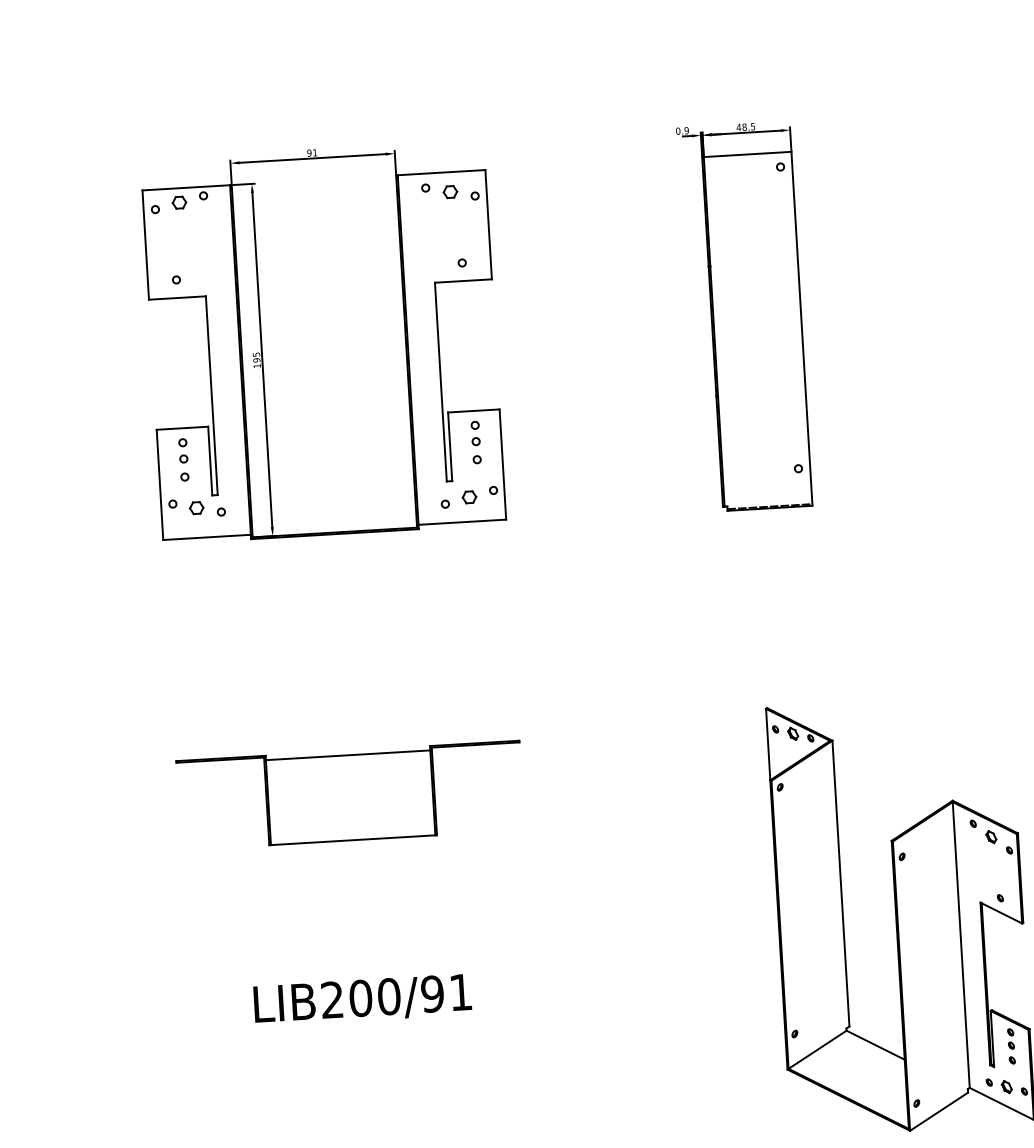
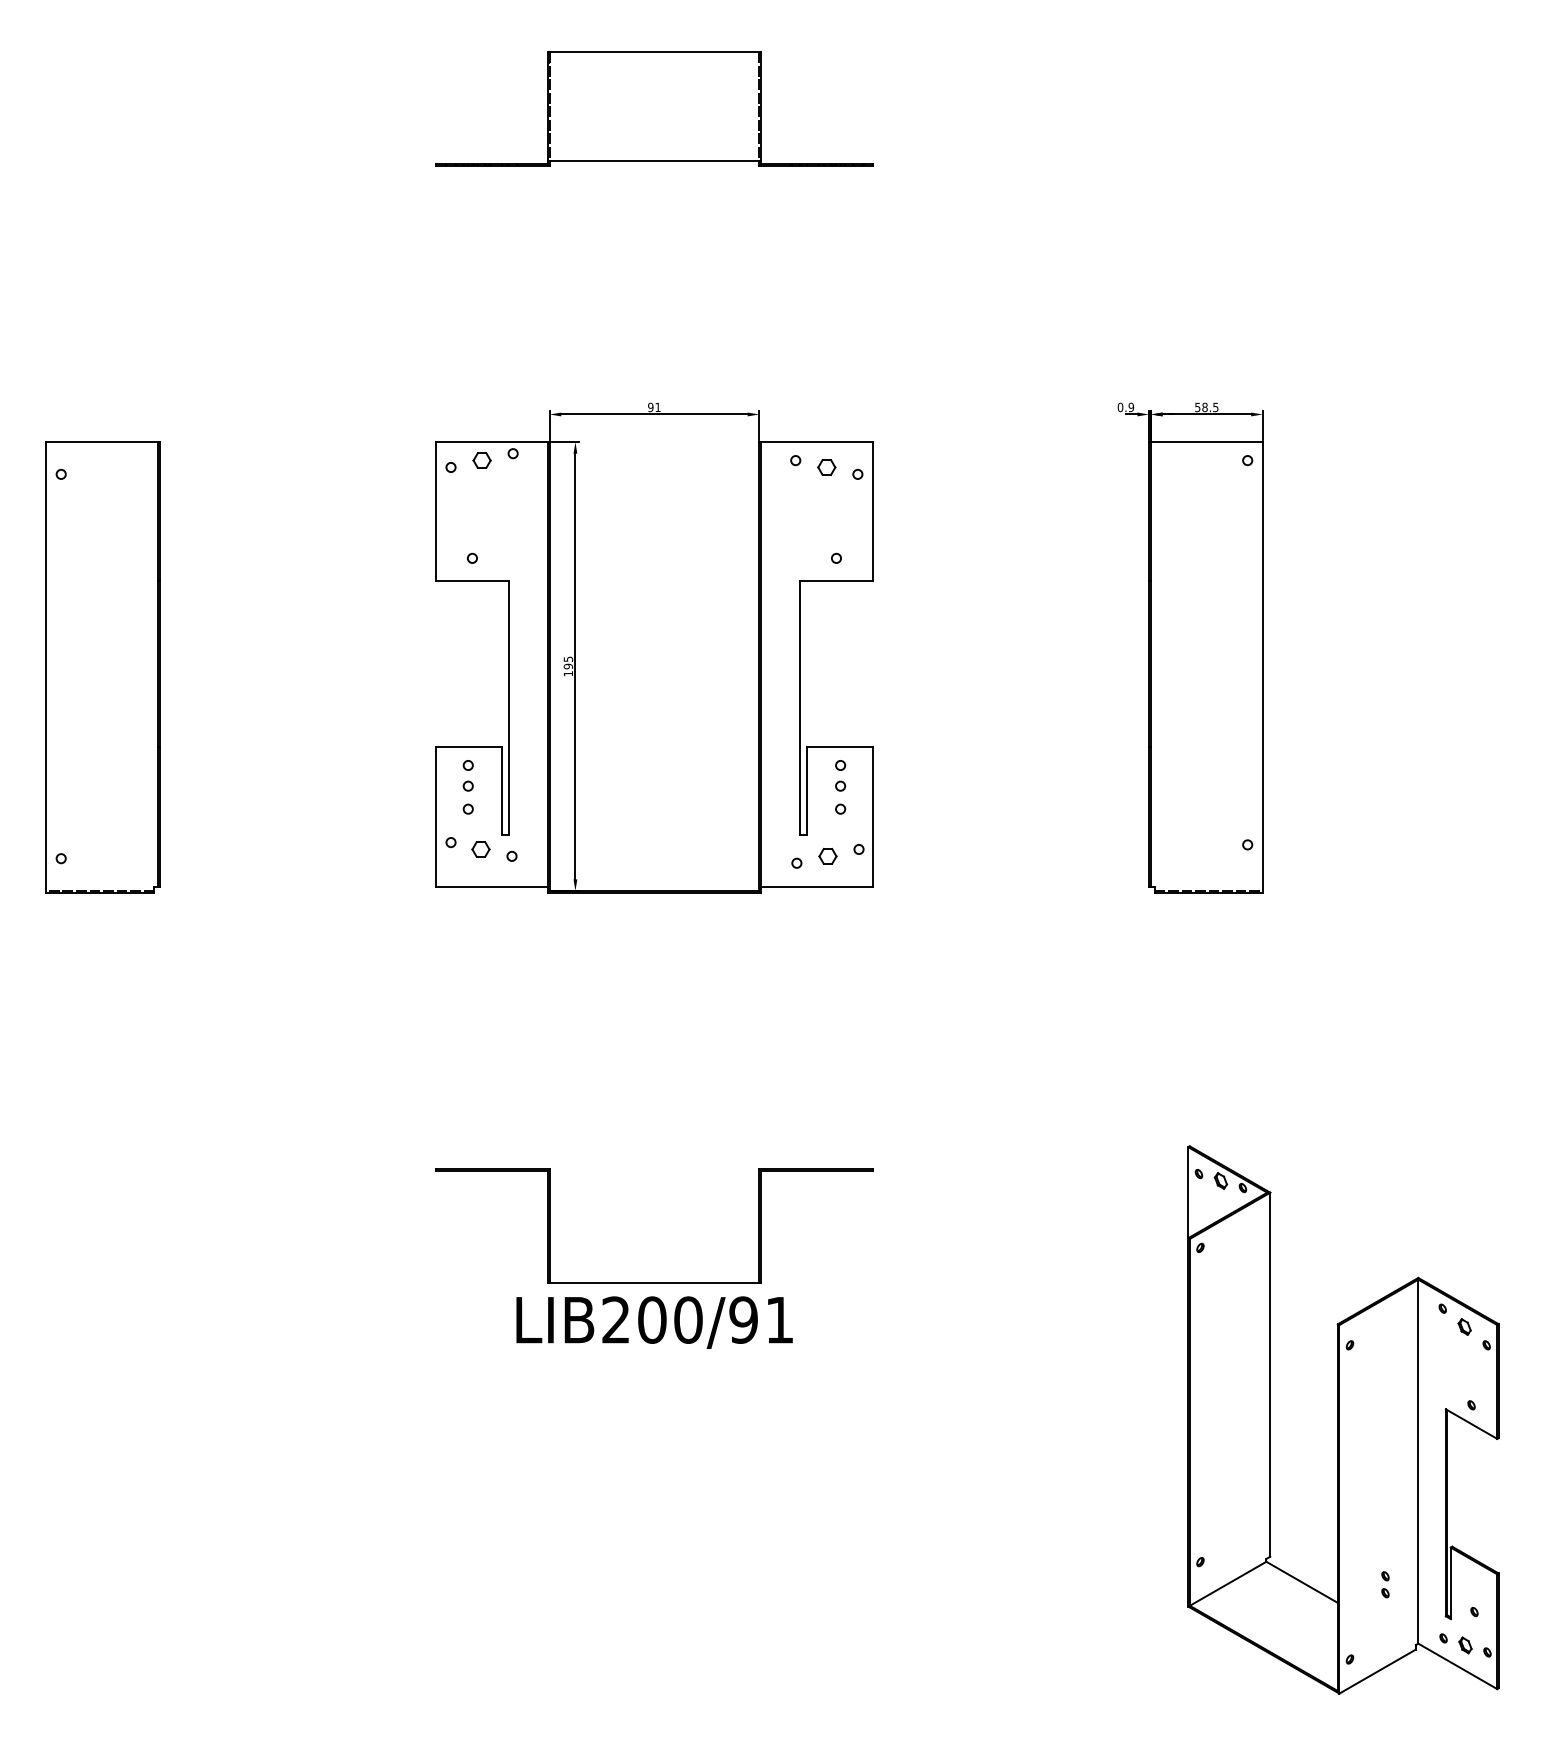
text: (738, 127) -> (1197, 407), 48.5 -> 58.5
line: (348, 755) -> (654, 1174), removed
text: (362, 1000) -> (654, 1322), moved
part: (1011, 1038) -> (1385, 1584), moved

